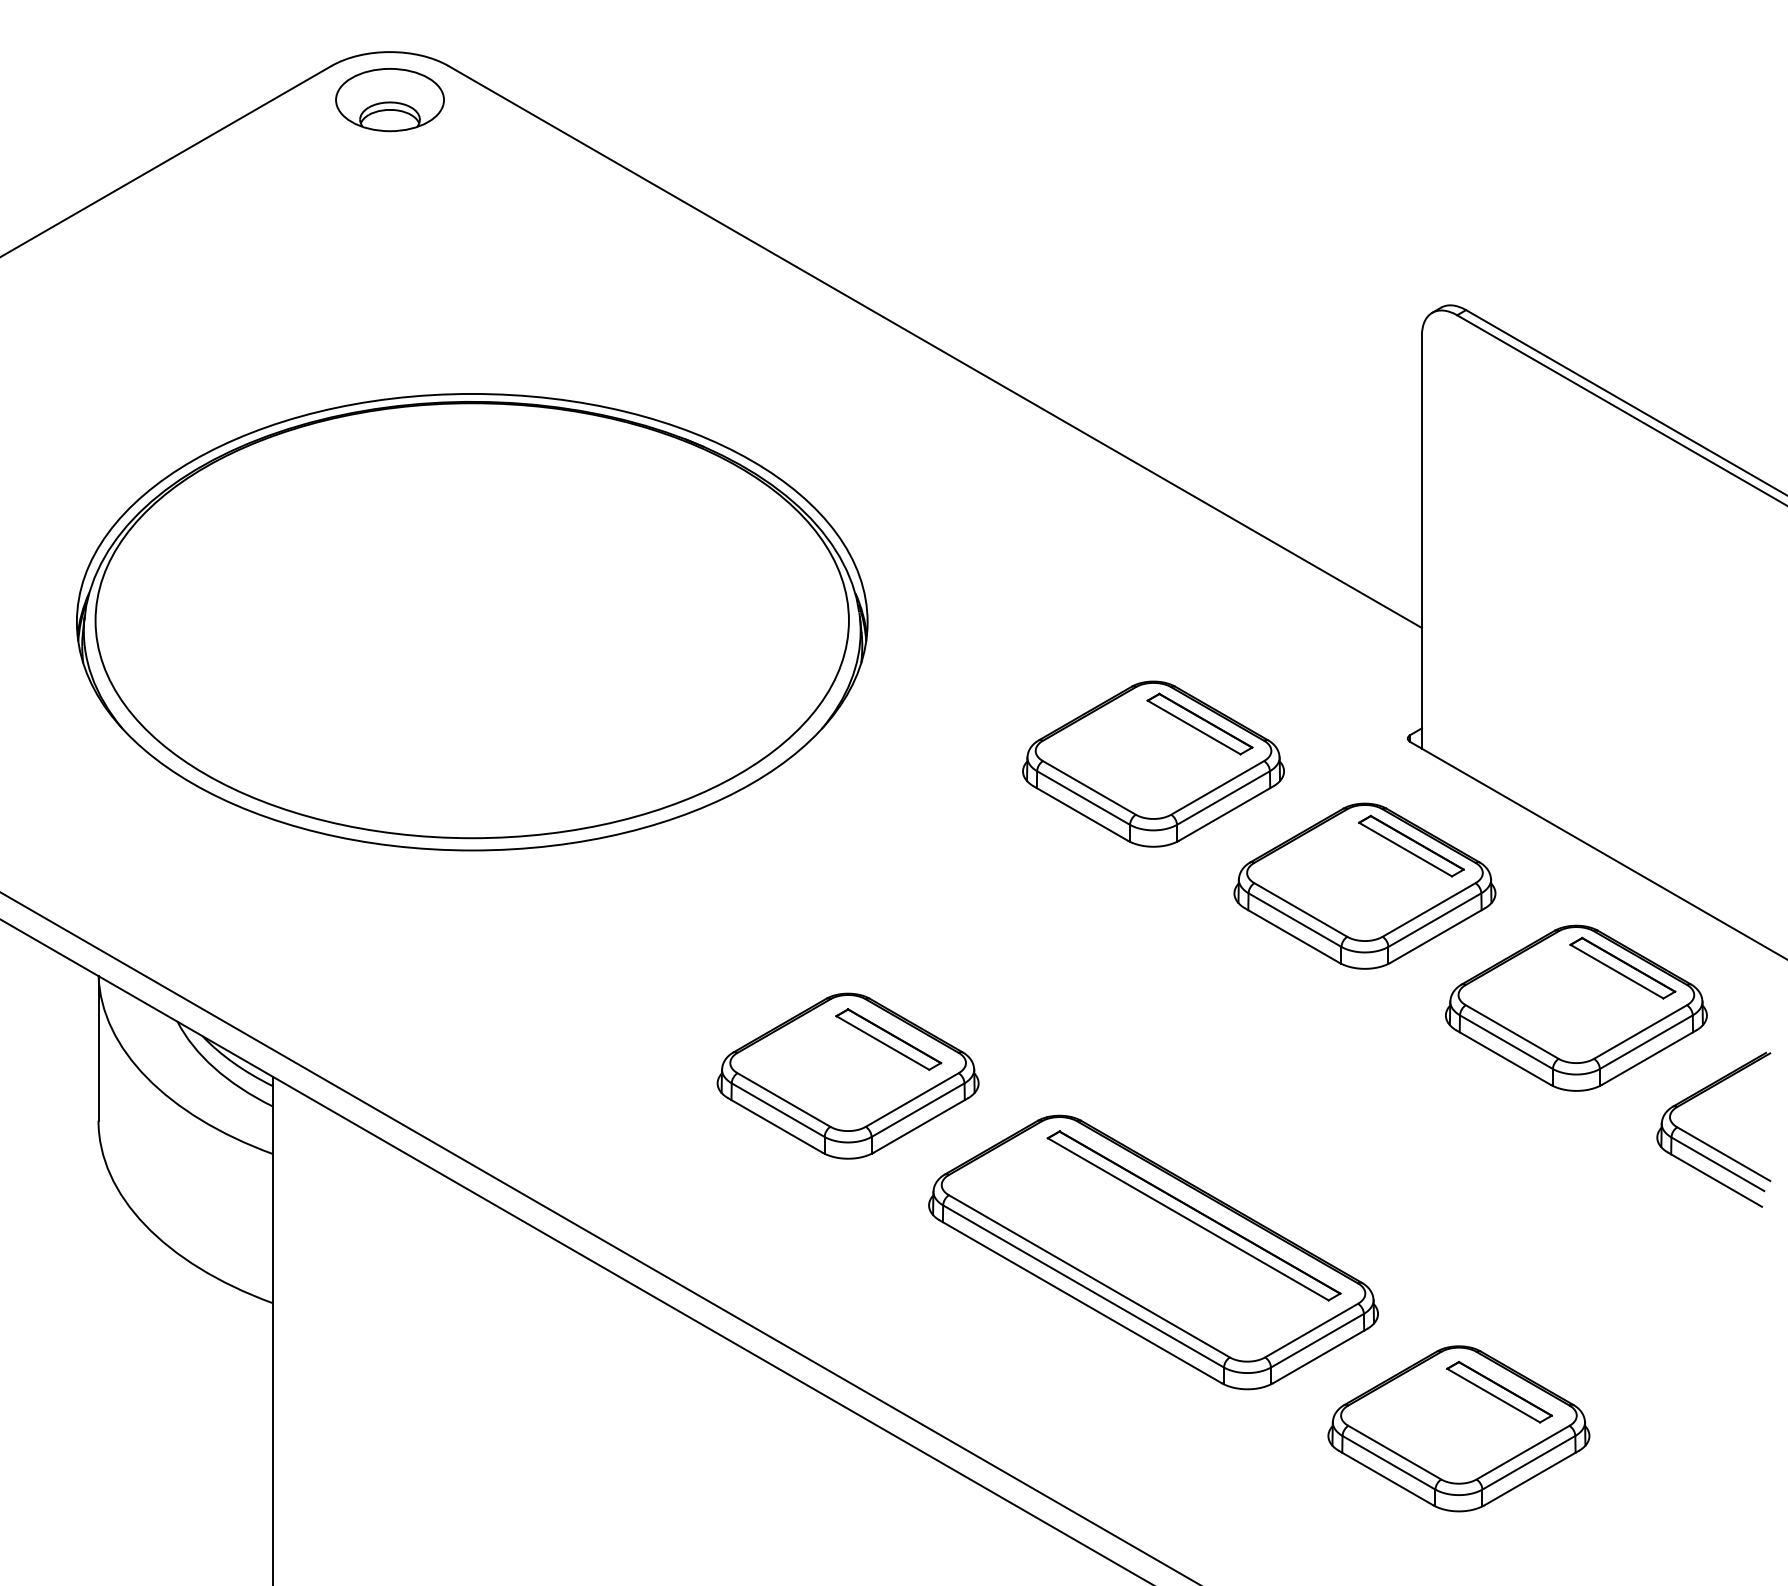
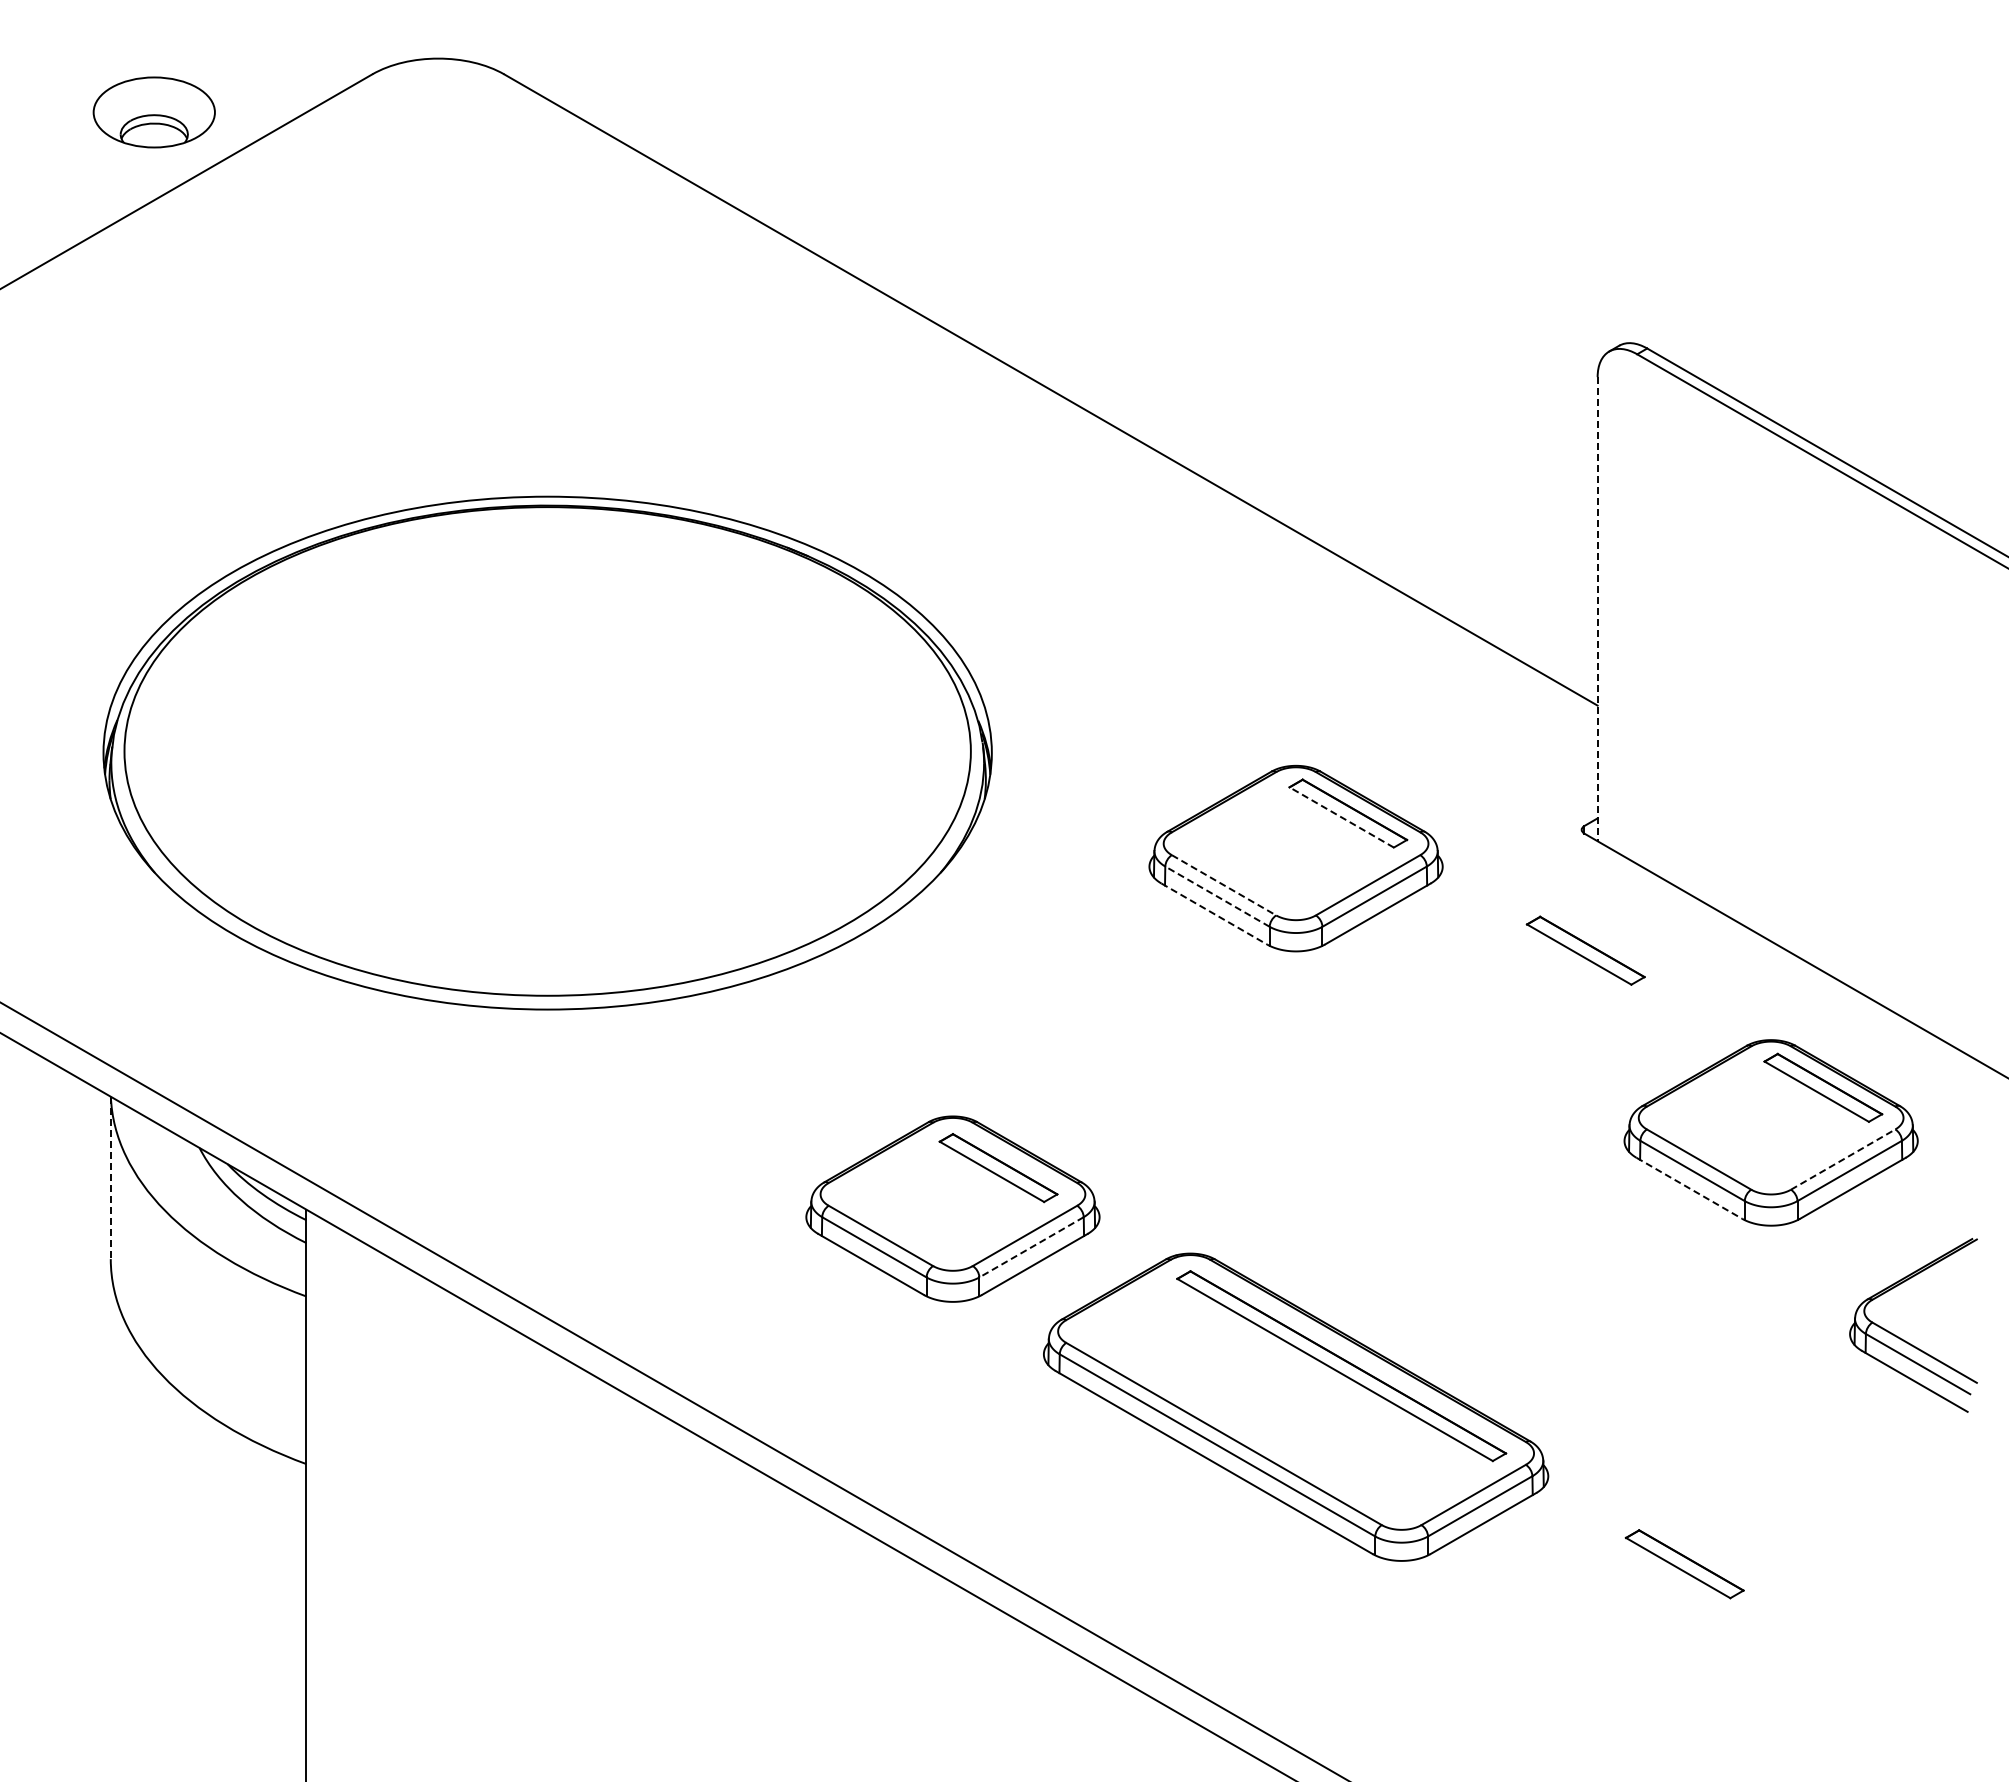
part: (389, 100) -> (153, 112), moved
line: (1421, 542) -> (1597, 609), solid -> dashed
part: (472, 621) -> (547, 752), moved
line: (1193, 727) -> (1341, 817), solid -> dashed
line: (1089, 788) -> (1224, 885), solid -> dashed
line: (1083, 797) -> (1217, 896), solid -> dashed
line: (1080, 813) -> (1214, 914), solid -> dashed
part: (1364, 886) -> (1533, 995), removed
line: (1640, 1031) -> (1843, 1159), solid -> dashed
line: (98, 1048) -> (110, 1178), solid -> dashed
line: (1503, 1057) -> (1689, 1188), solid -> dashed
line: (918, 1110) -> (1031, 1247), solid -> dashed
part: (1706, 1143) -> (1905, 1340), moved
part: (1458, 1428) -> (1638, 1604), removed

